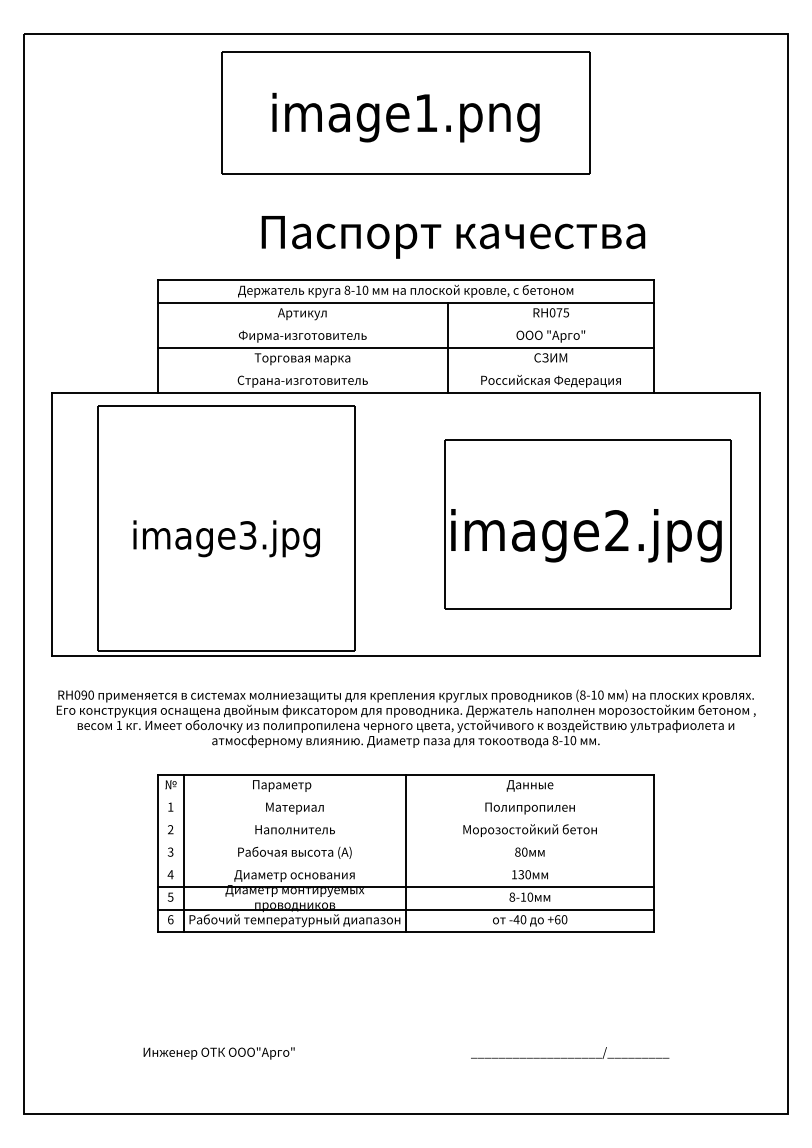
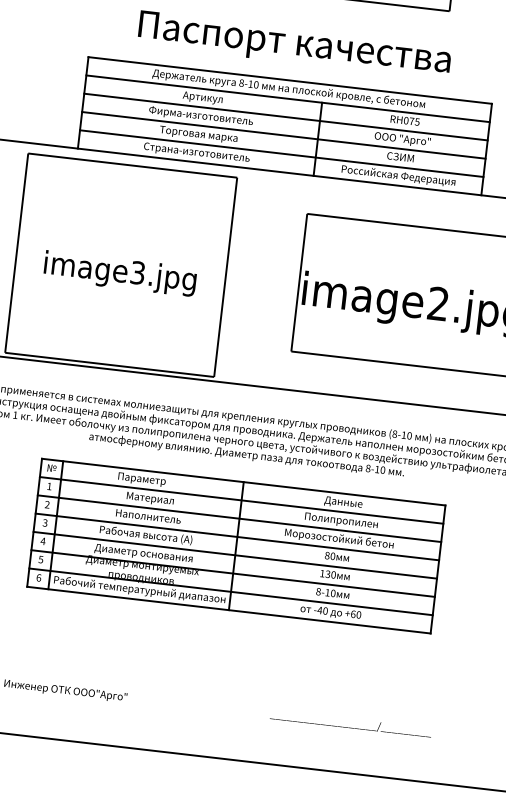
text: (453, 237) -> (294, 45), moved
line: (405, 325) -> (285, 117), added
line: (405, 370) -> (281, 153), added
line: (405, 797) -> (241, 500), added
line: (405, 819) -> (239, 518), added
line: (405, 842) -> (236, 537), added
line: (405, 864) -> (234, 555), added

